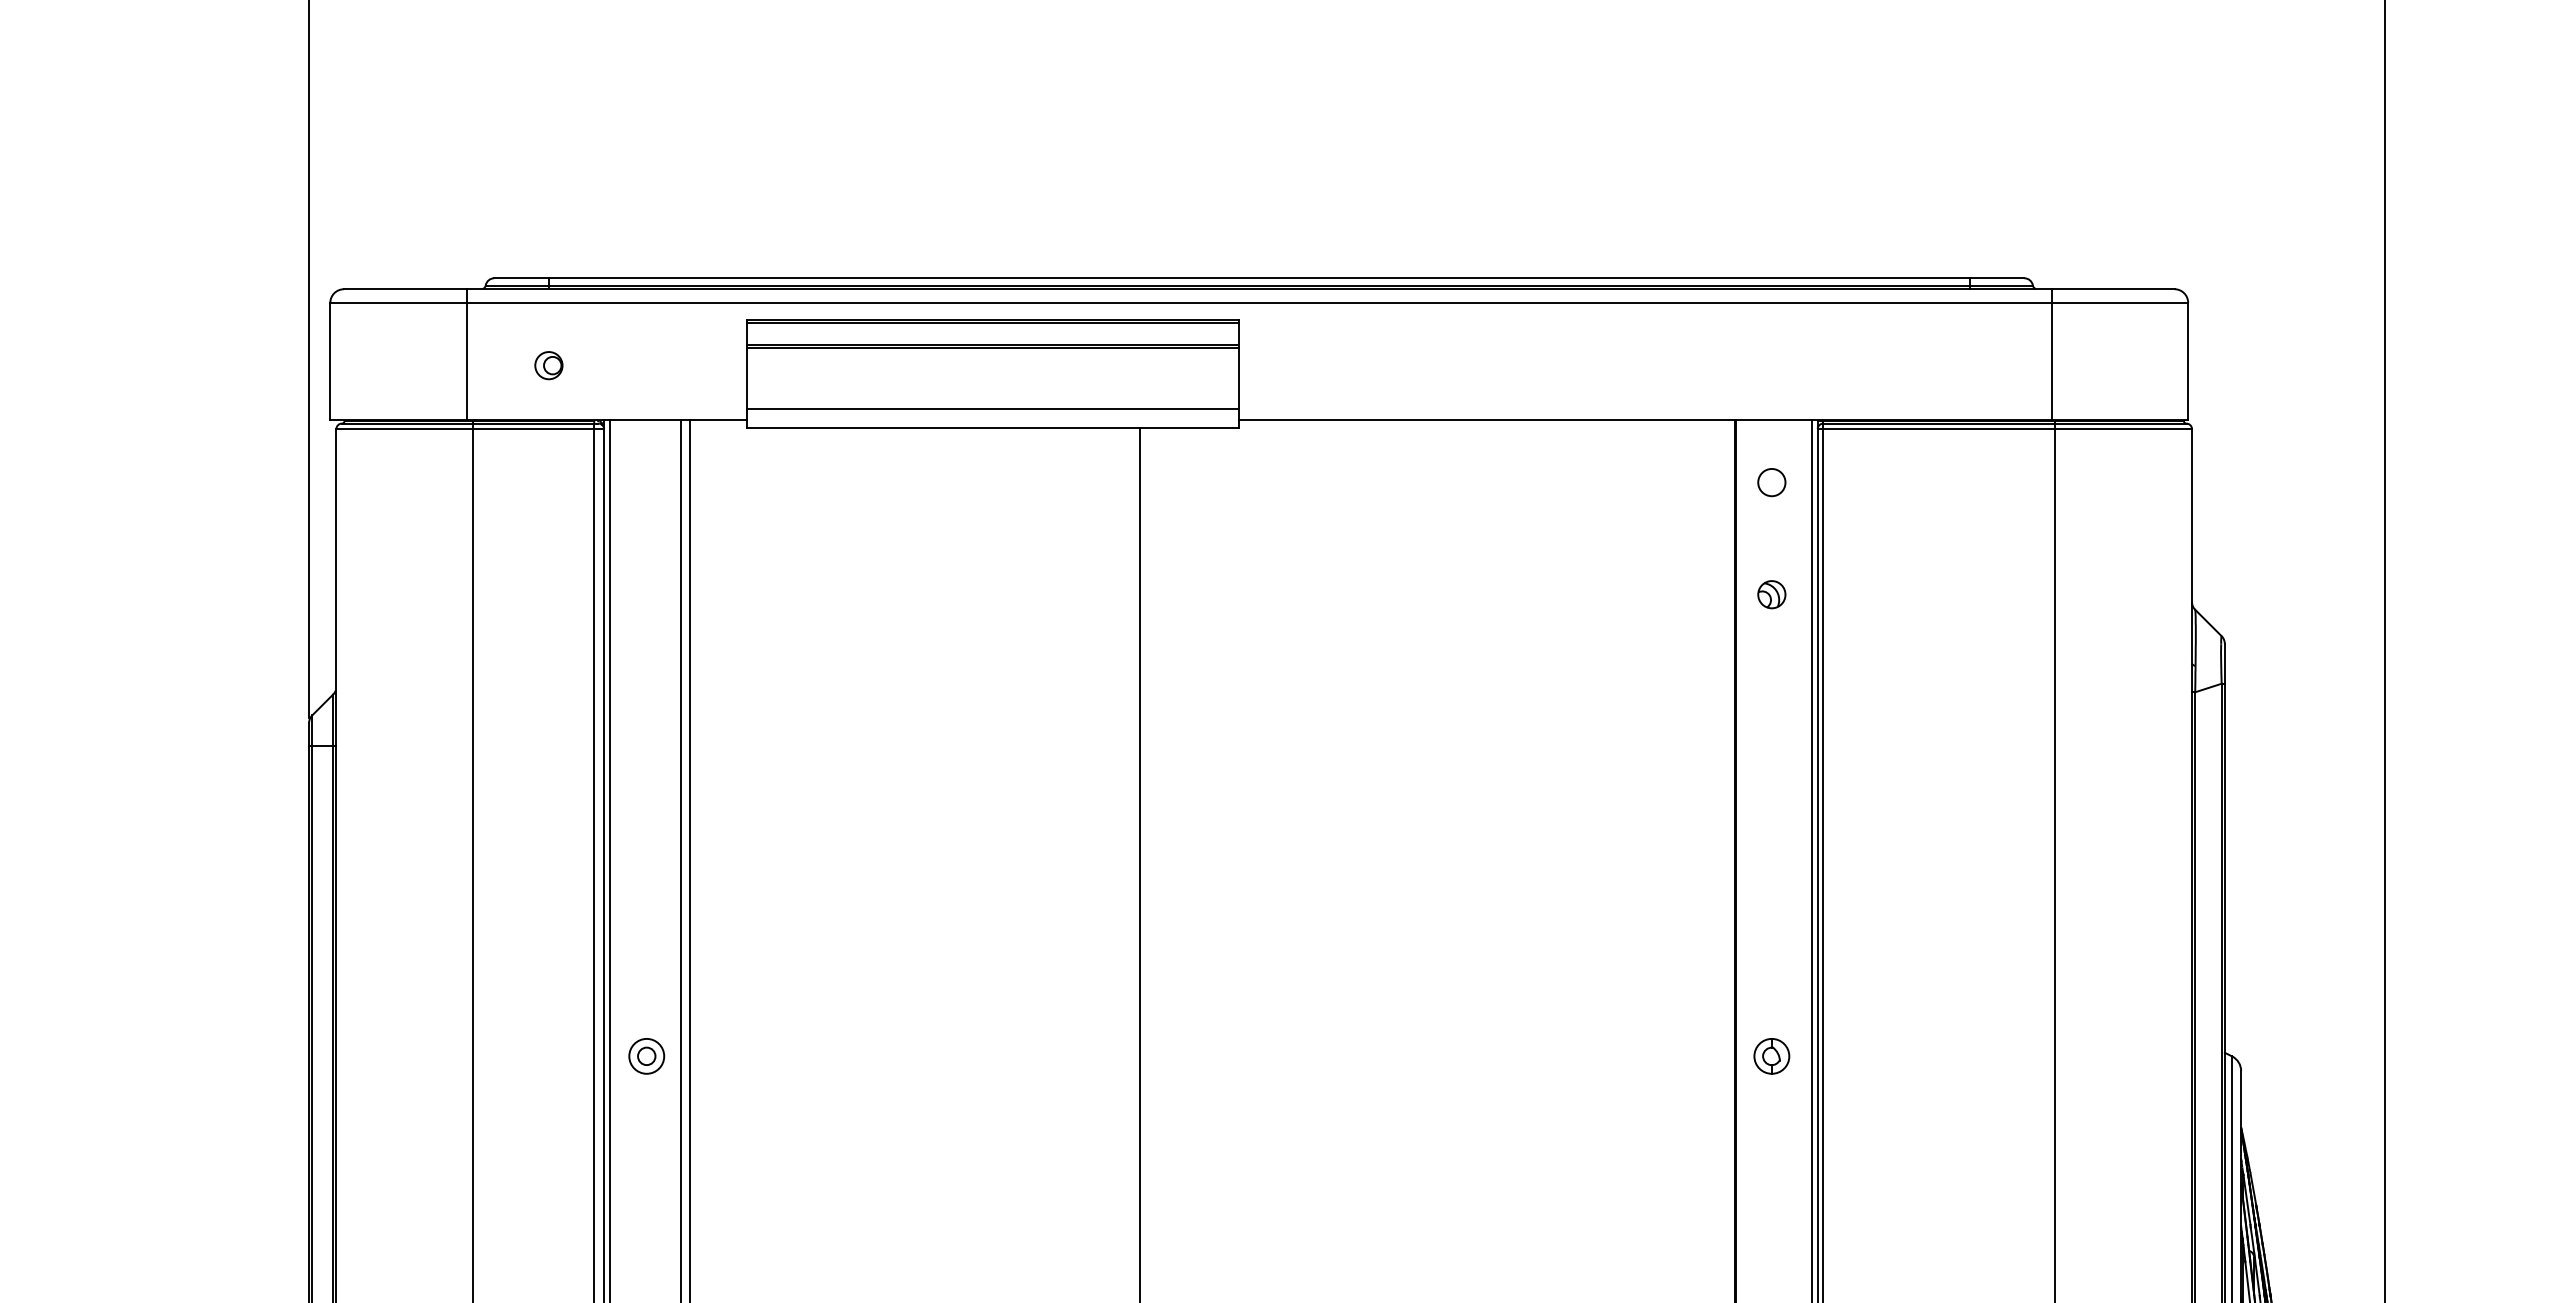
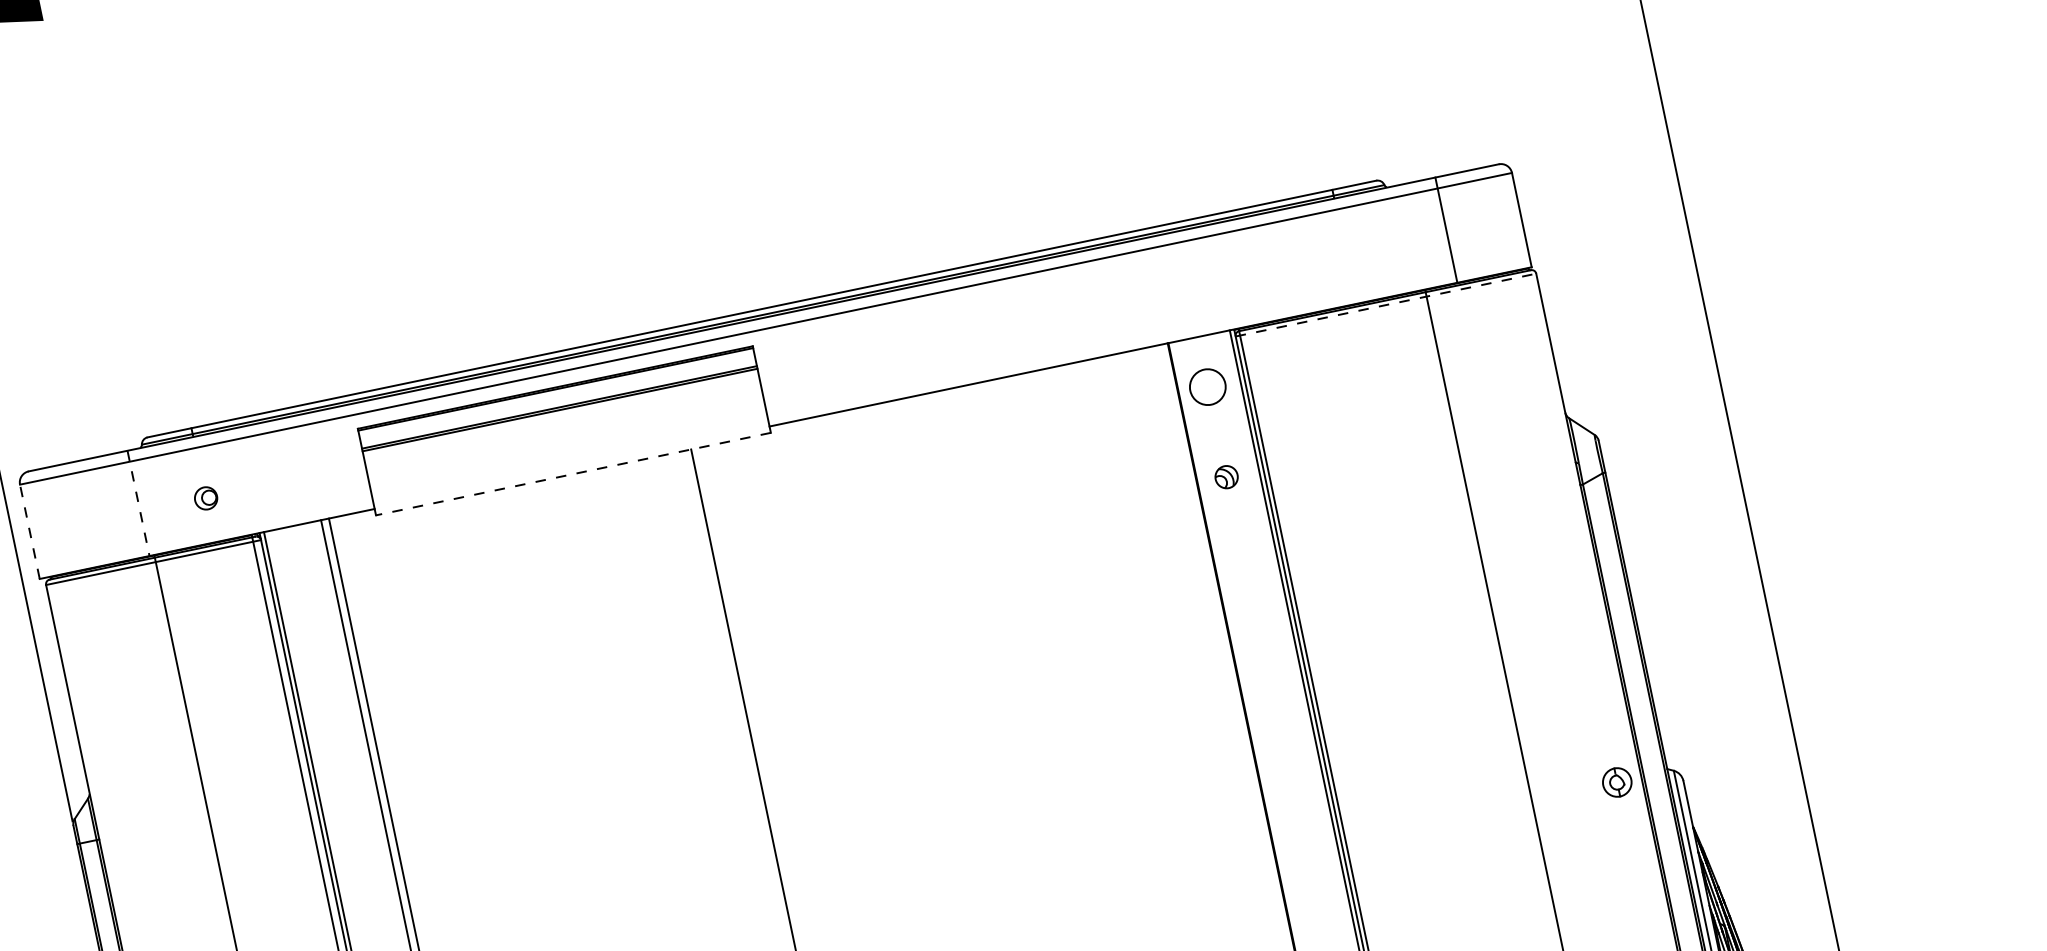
line: (467, 354) -> (138, 503), solid -> dashed
line: (2051, 354) -> (1446, 229), moved
line: (330, 361) -> (30, 531), solid -> dashed
line: (993, 409) -> (570, 459), removed
line: (993, 428) -> (573, 474), solid -> dashed
line: (2005, 429) -> (1386, 305), solid -> dashed
circle: (1771, 482) -> (1207, 387), size x1.6
part: (1771, 1056) -> (1617, 782), moved

